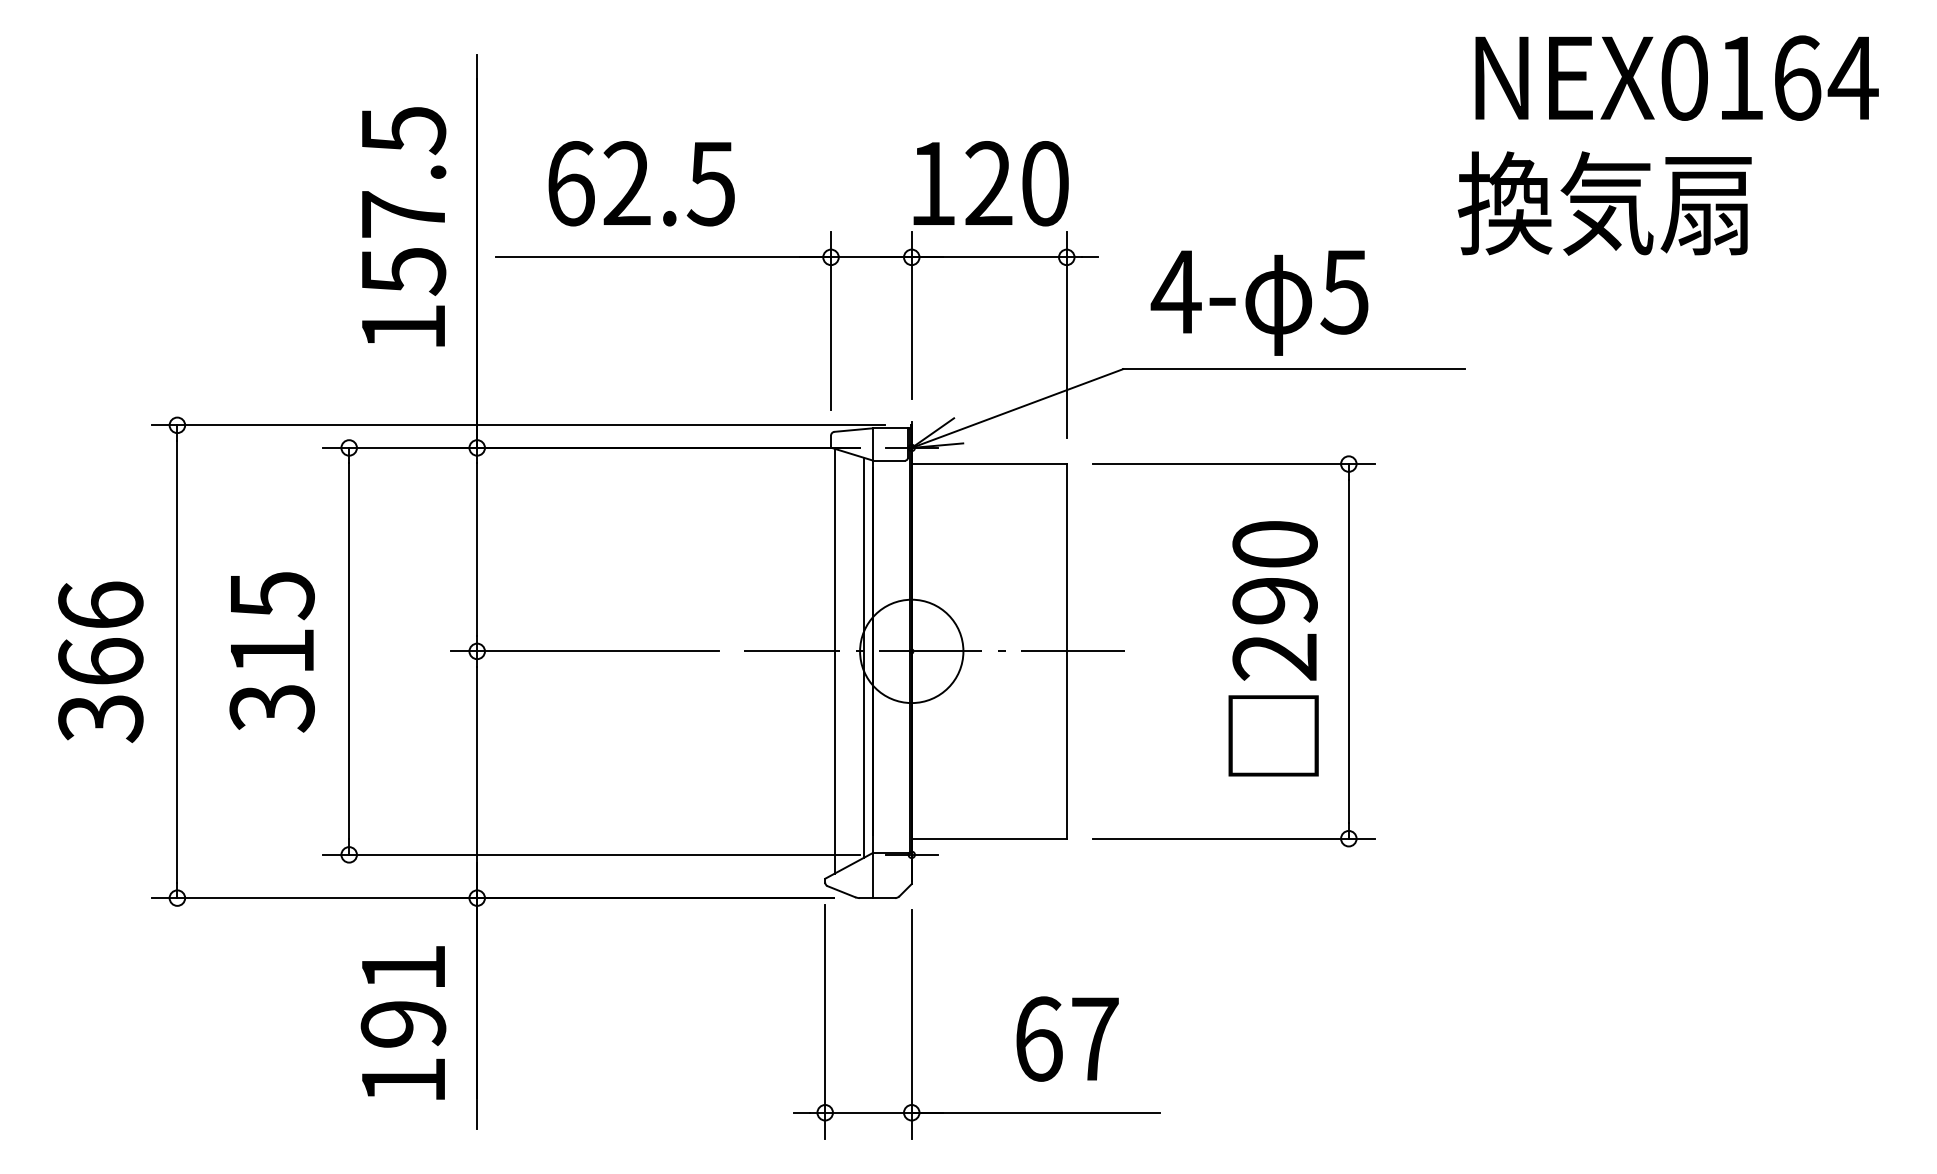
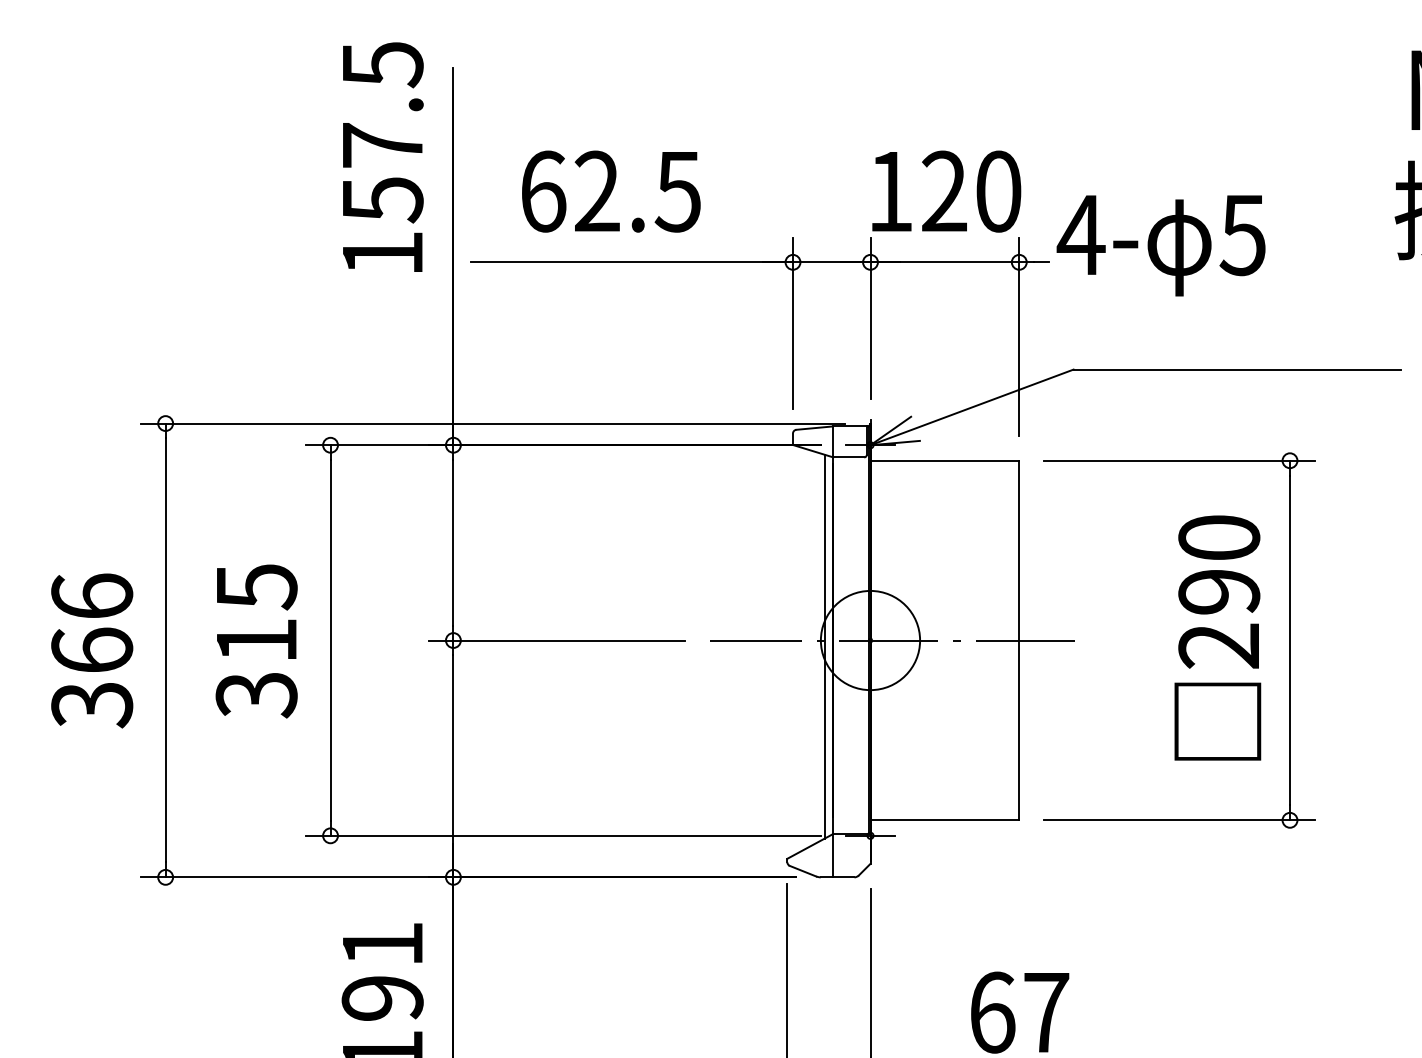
text: (404, 226) -> (383, 156), moved
text: (1259, 302) -> (1161, 245), moved
line: (834, 660) -> (796, 649), removed

